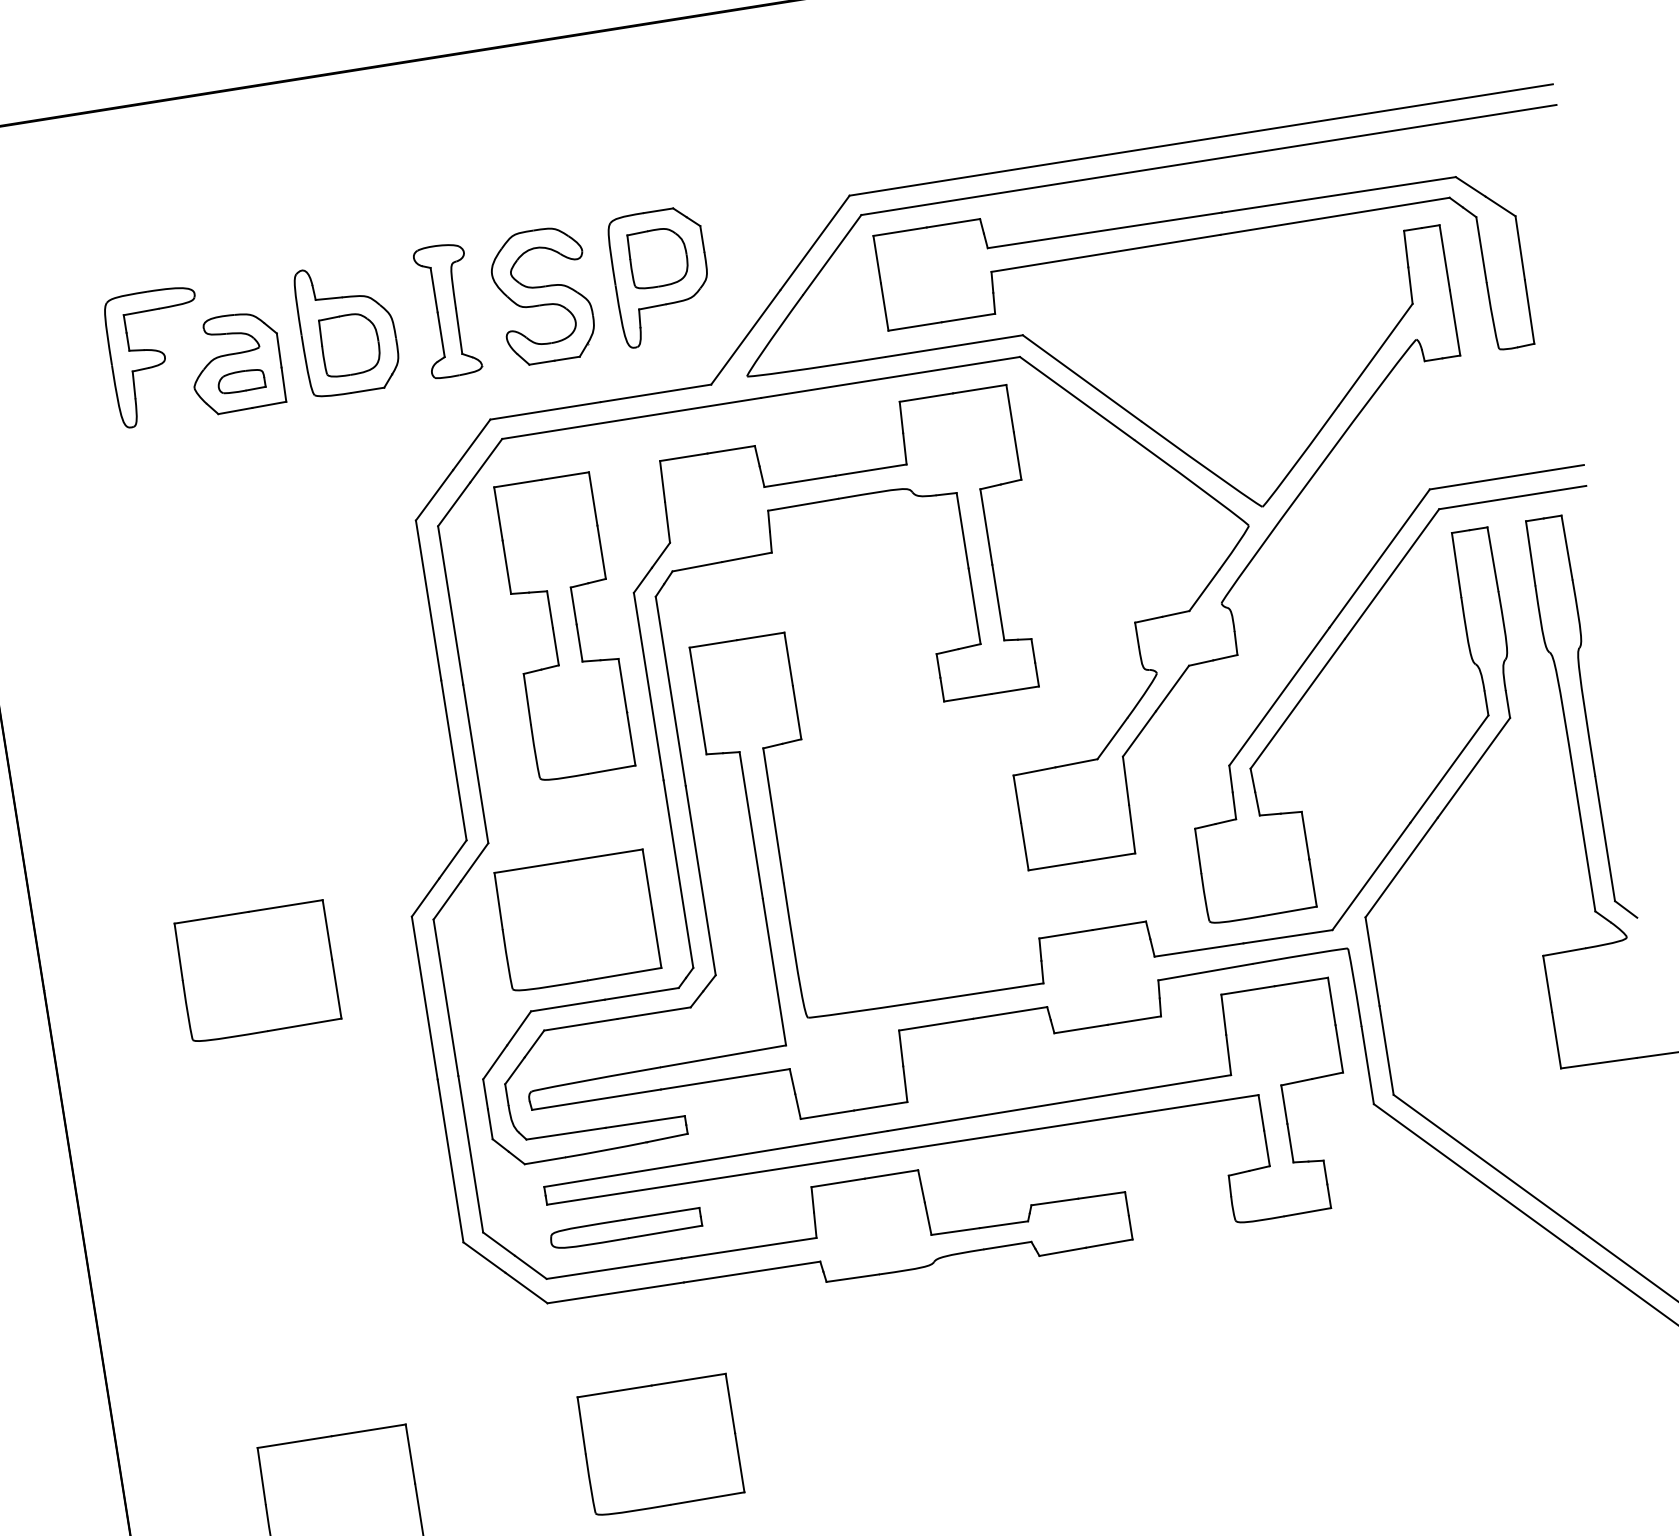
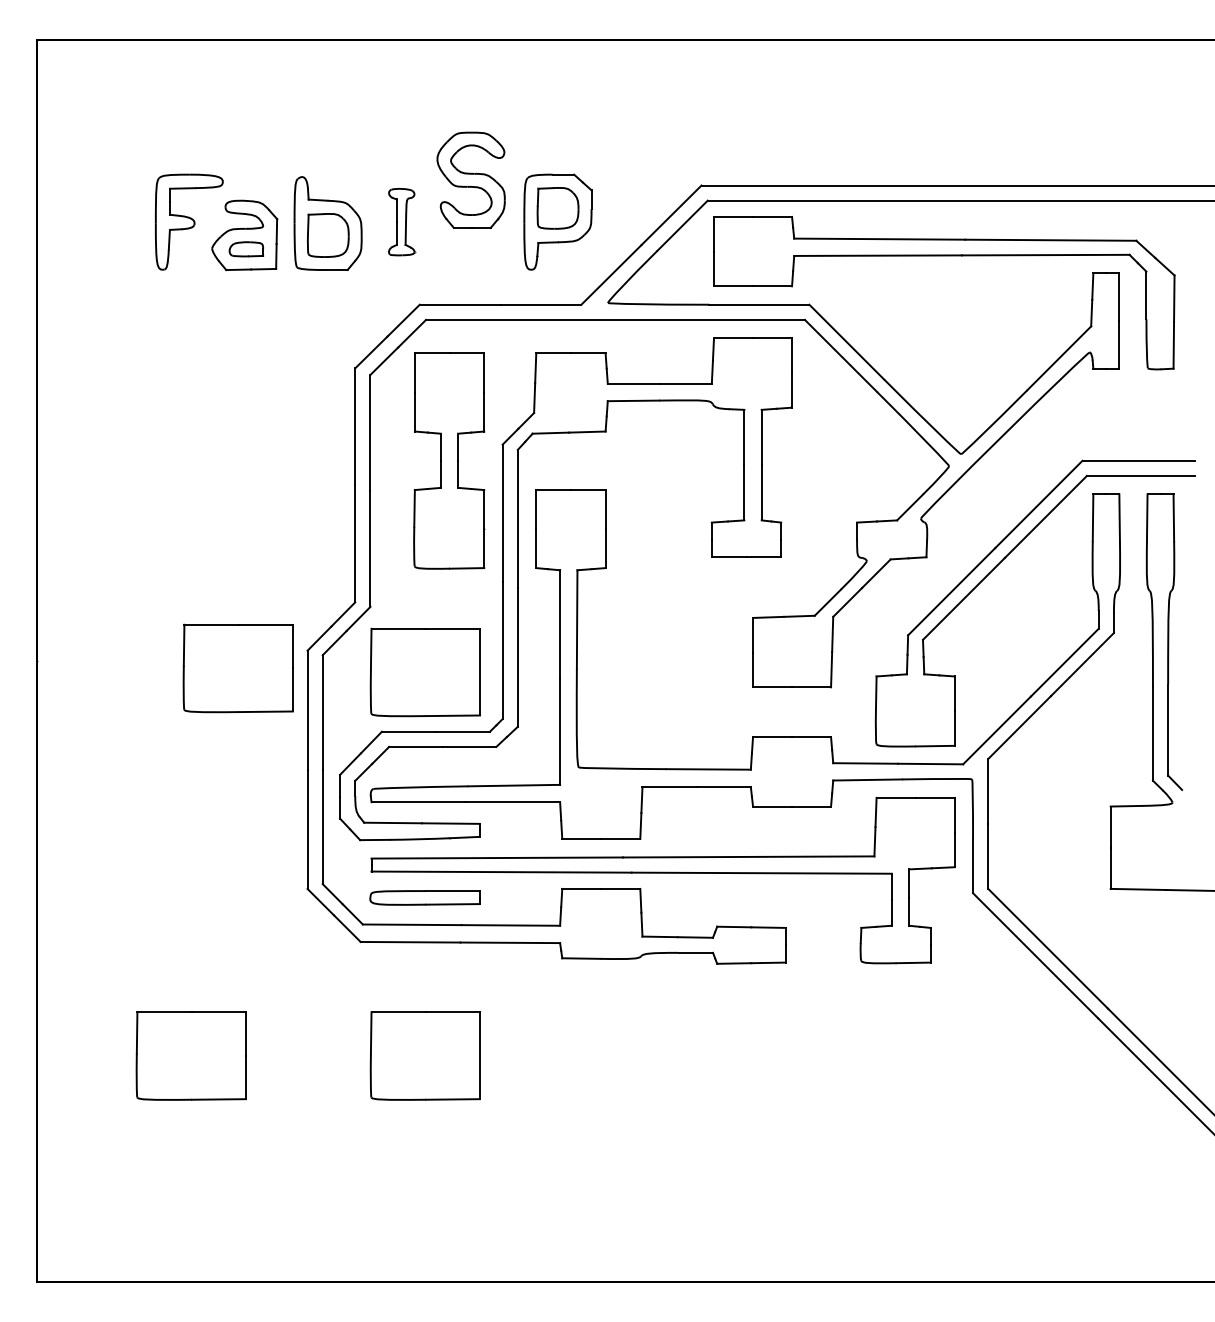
part: (541, 294) -> (470, 179), moved
part: (447, 309) -> (401, 221), size x0.7
part: (256, 971) -> (237, 668), moved

